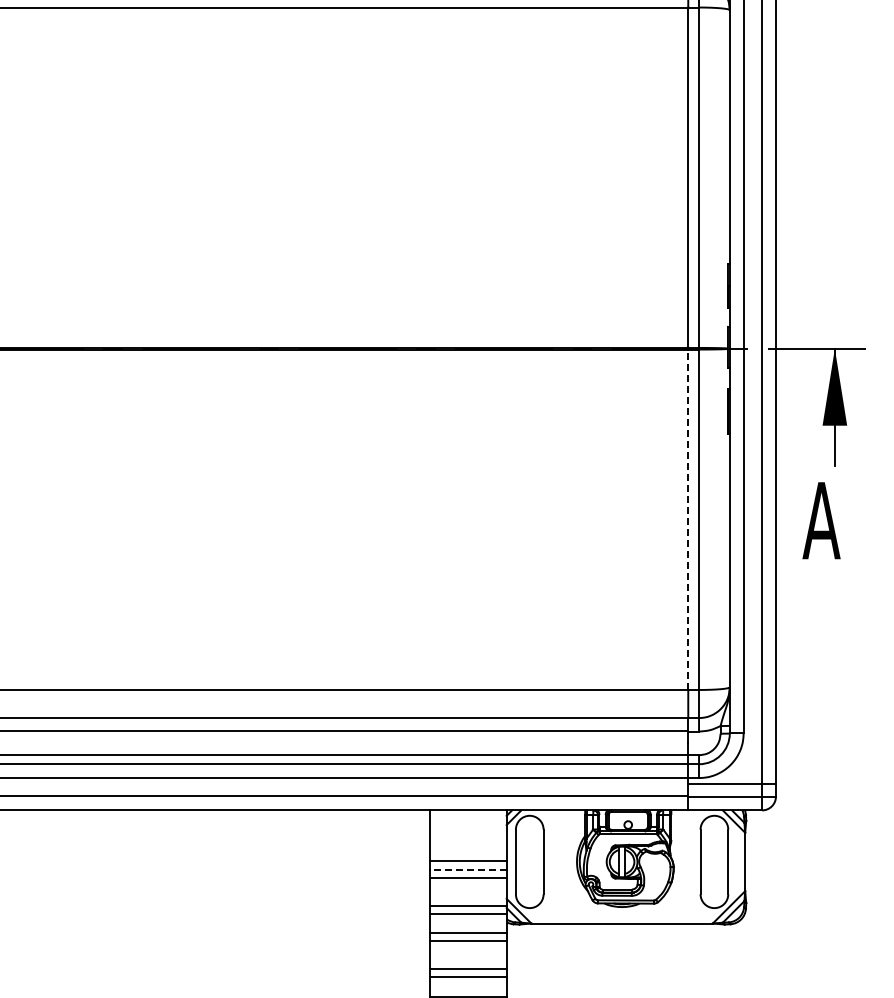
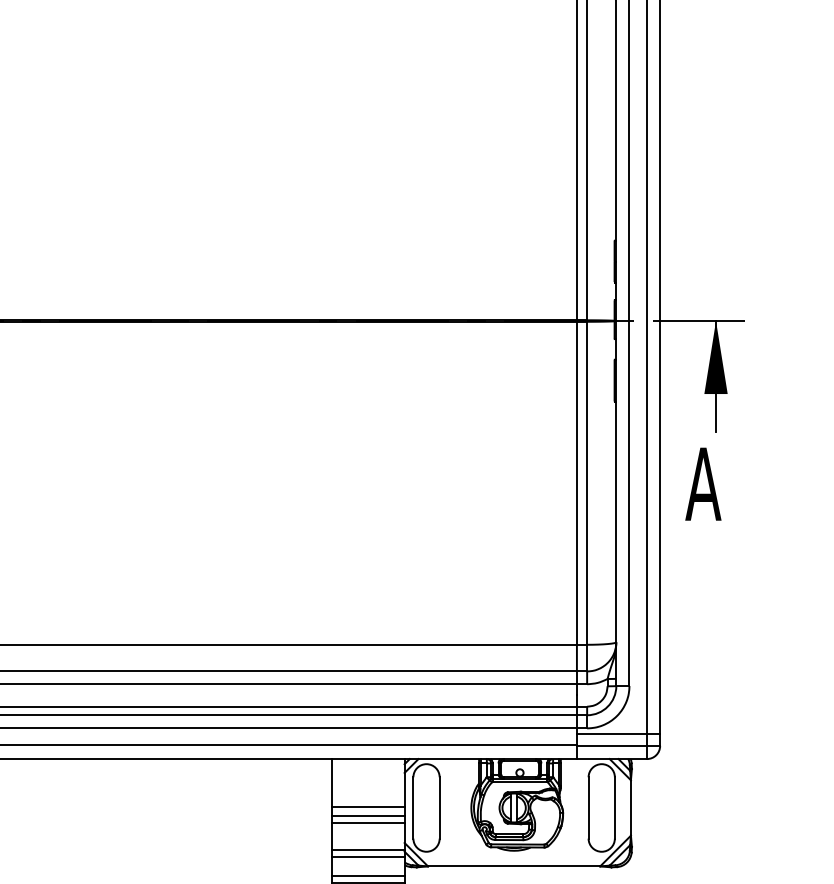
line: (688, 519) -> (577, 483), dashed -> solid
line: (467, 870) -> (367, 816), dashed -> solid

